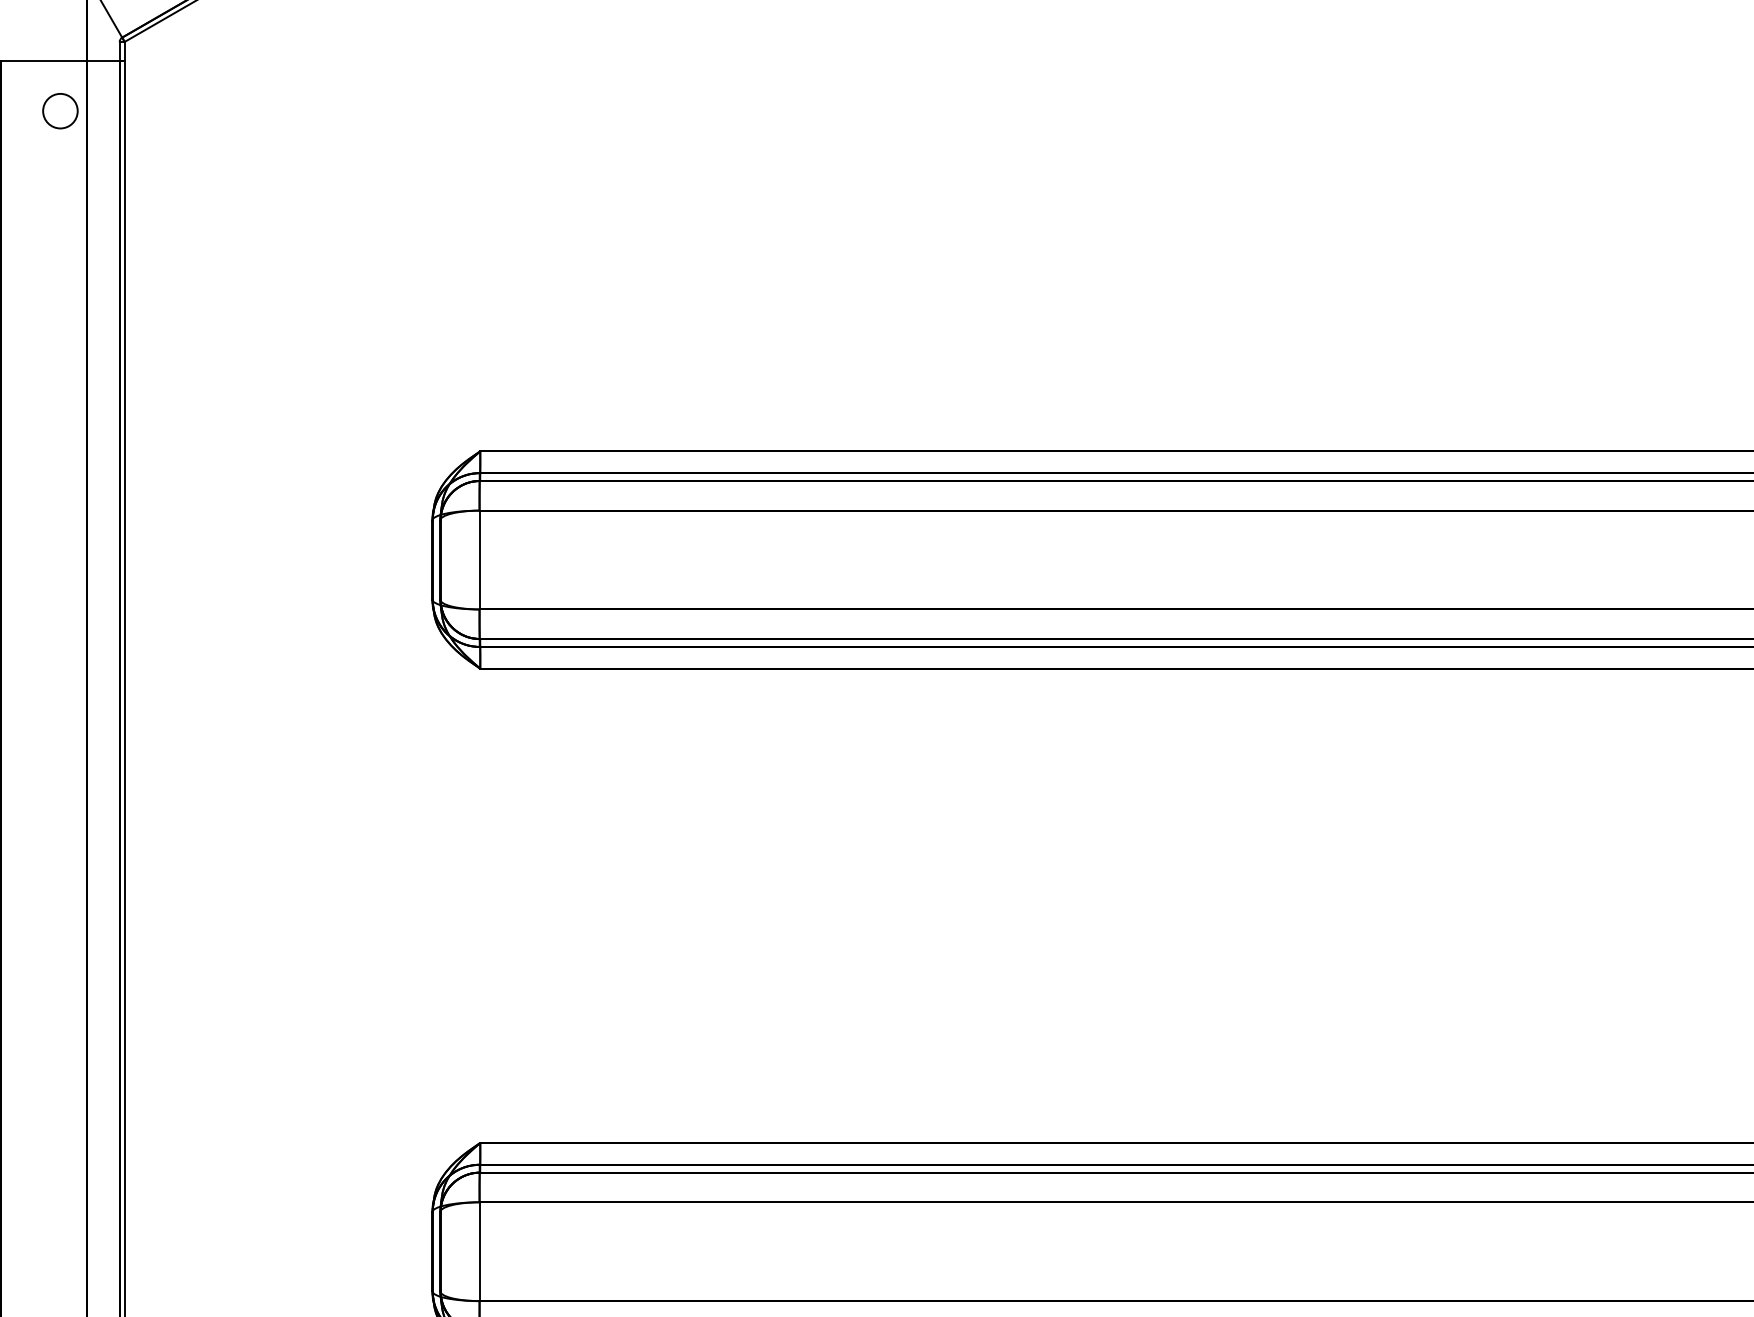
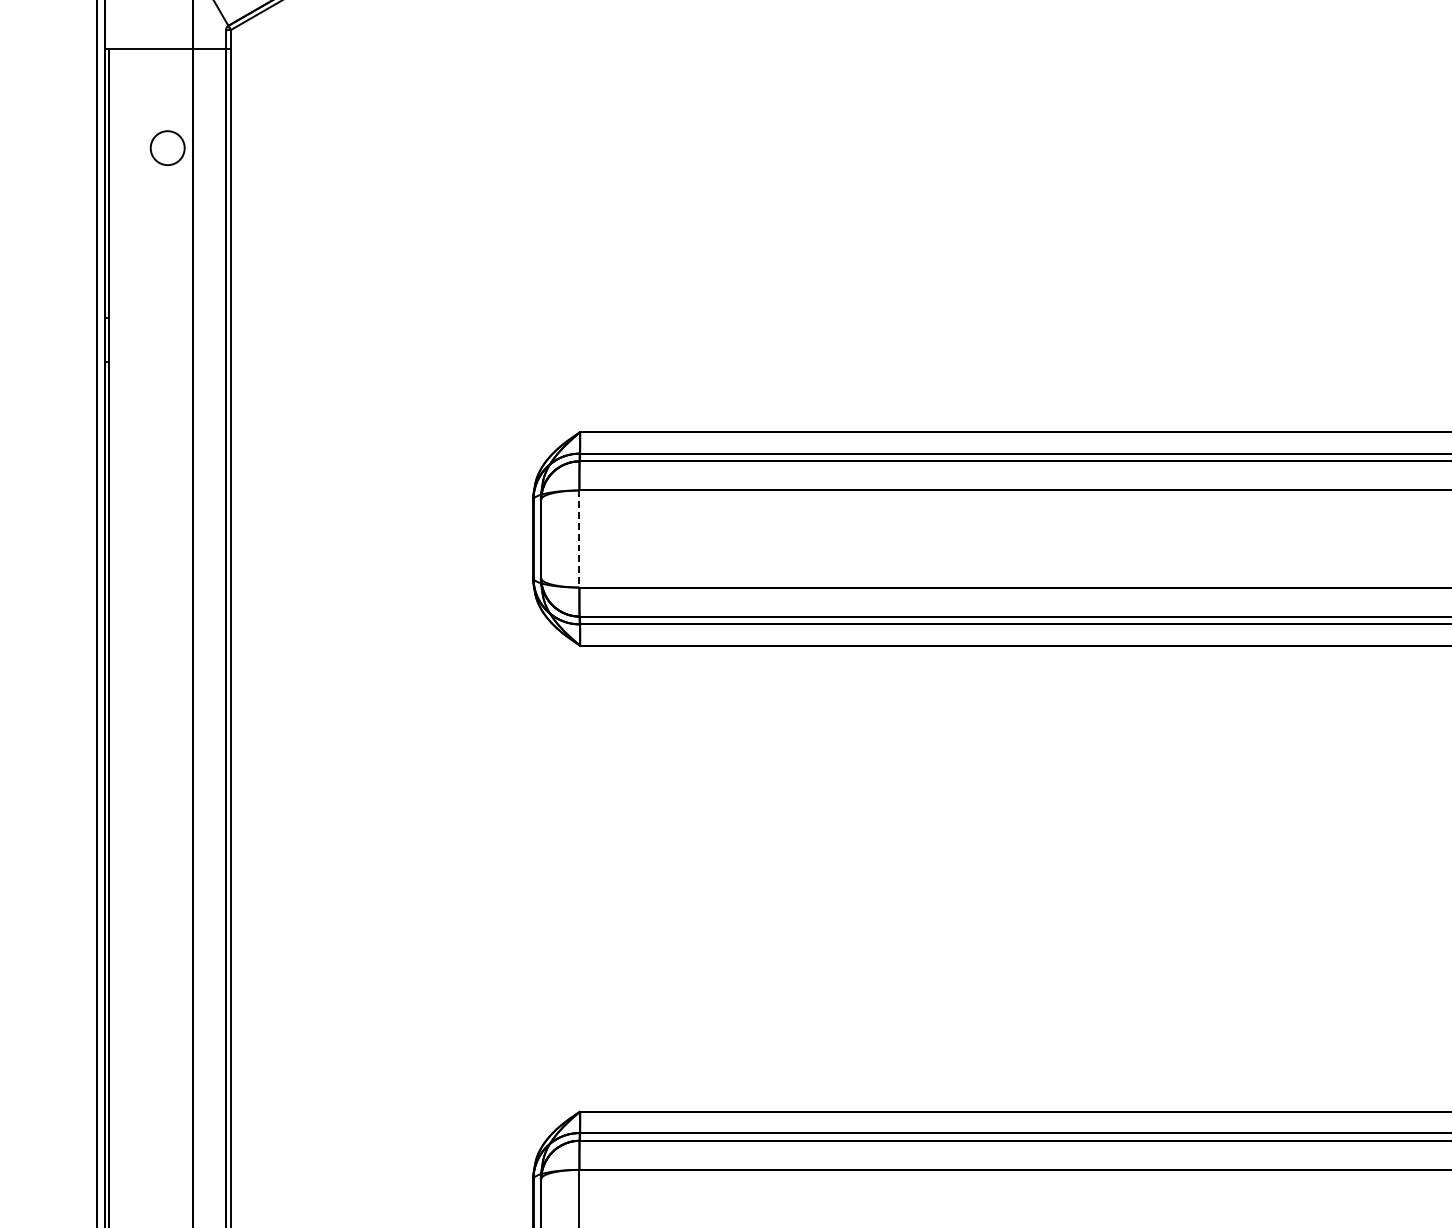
circle: (60, 111) -> (167, 148), moved
line: (479, 560) -> (579, 539), solid -> dashed

